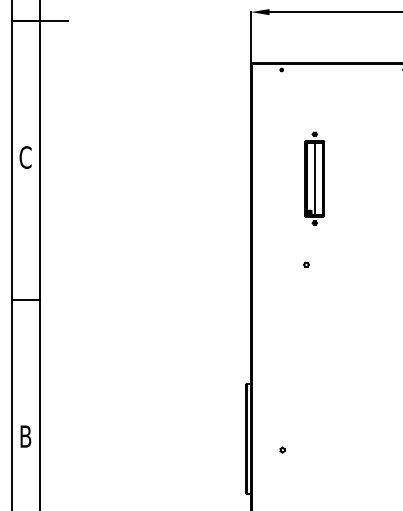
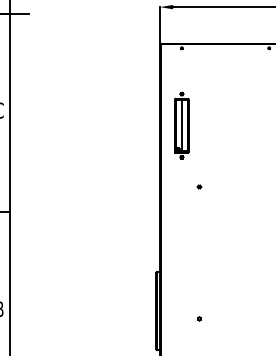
part: (314, 178) -> (181, 125), moved
part: (282, 449) -> (199, 318), moved

